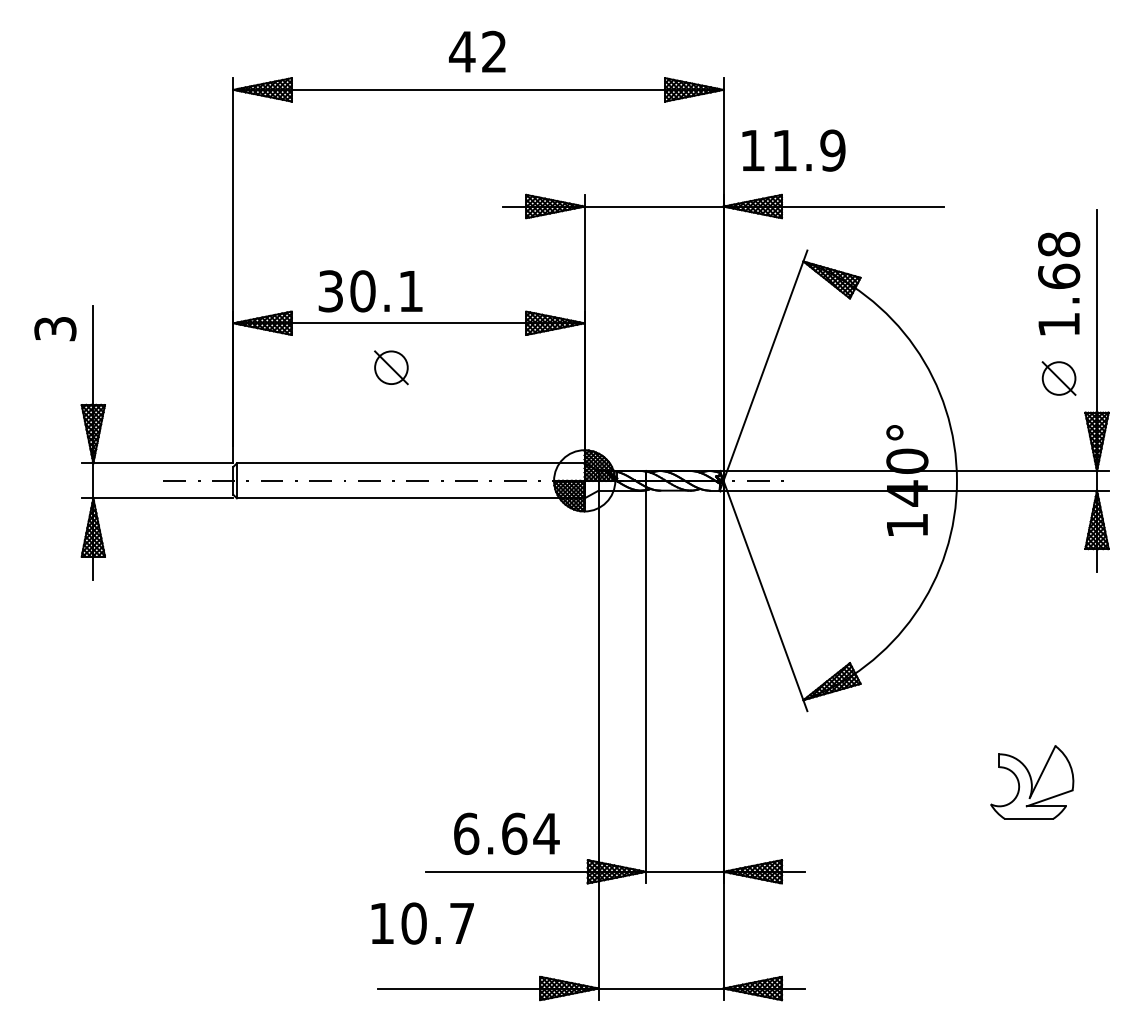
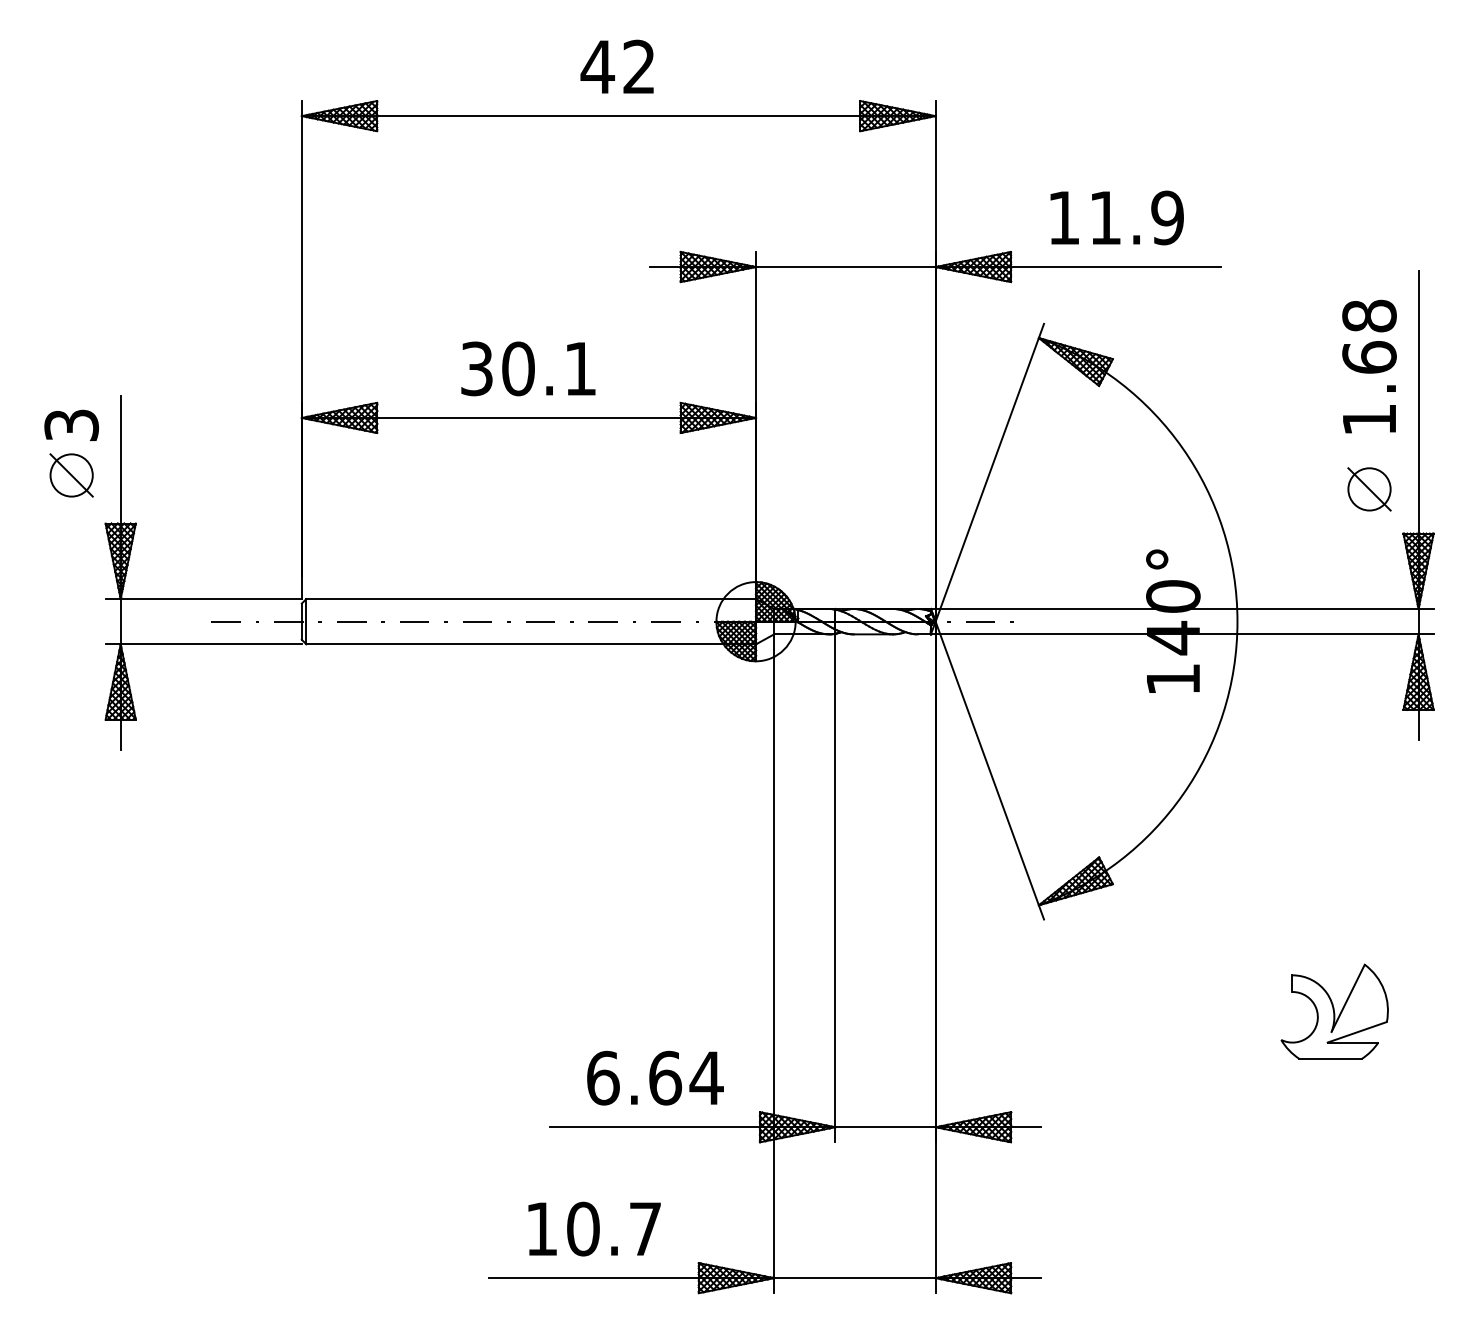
text: (793, 150) -> (1116, 217), moved
text: (370, 291) -> (528, 369), moved
part: (391, 367) -> (71, 475), moved
text: (422, 923) -> (594, 1228), moved

